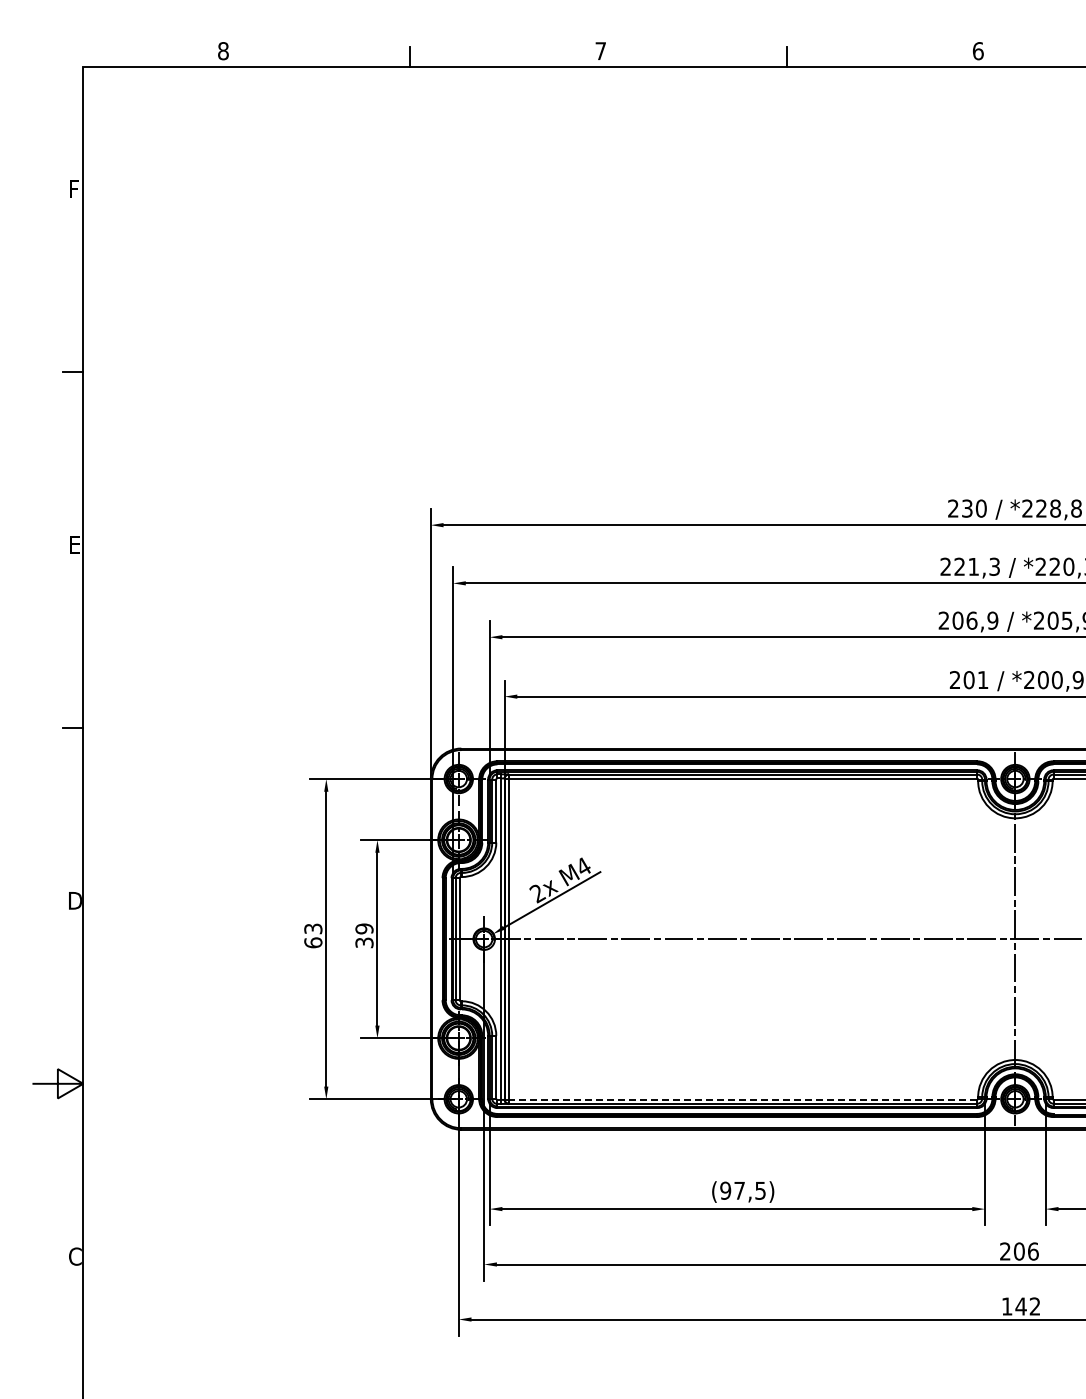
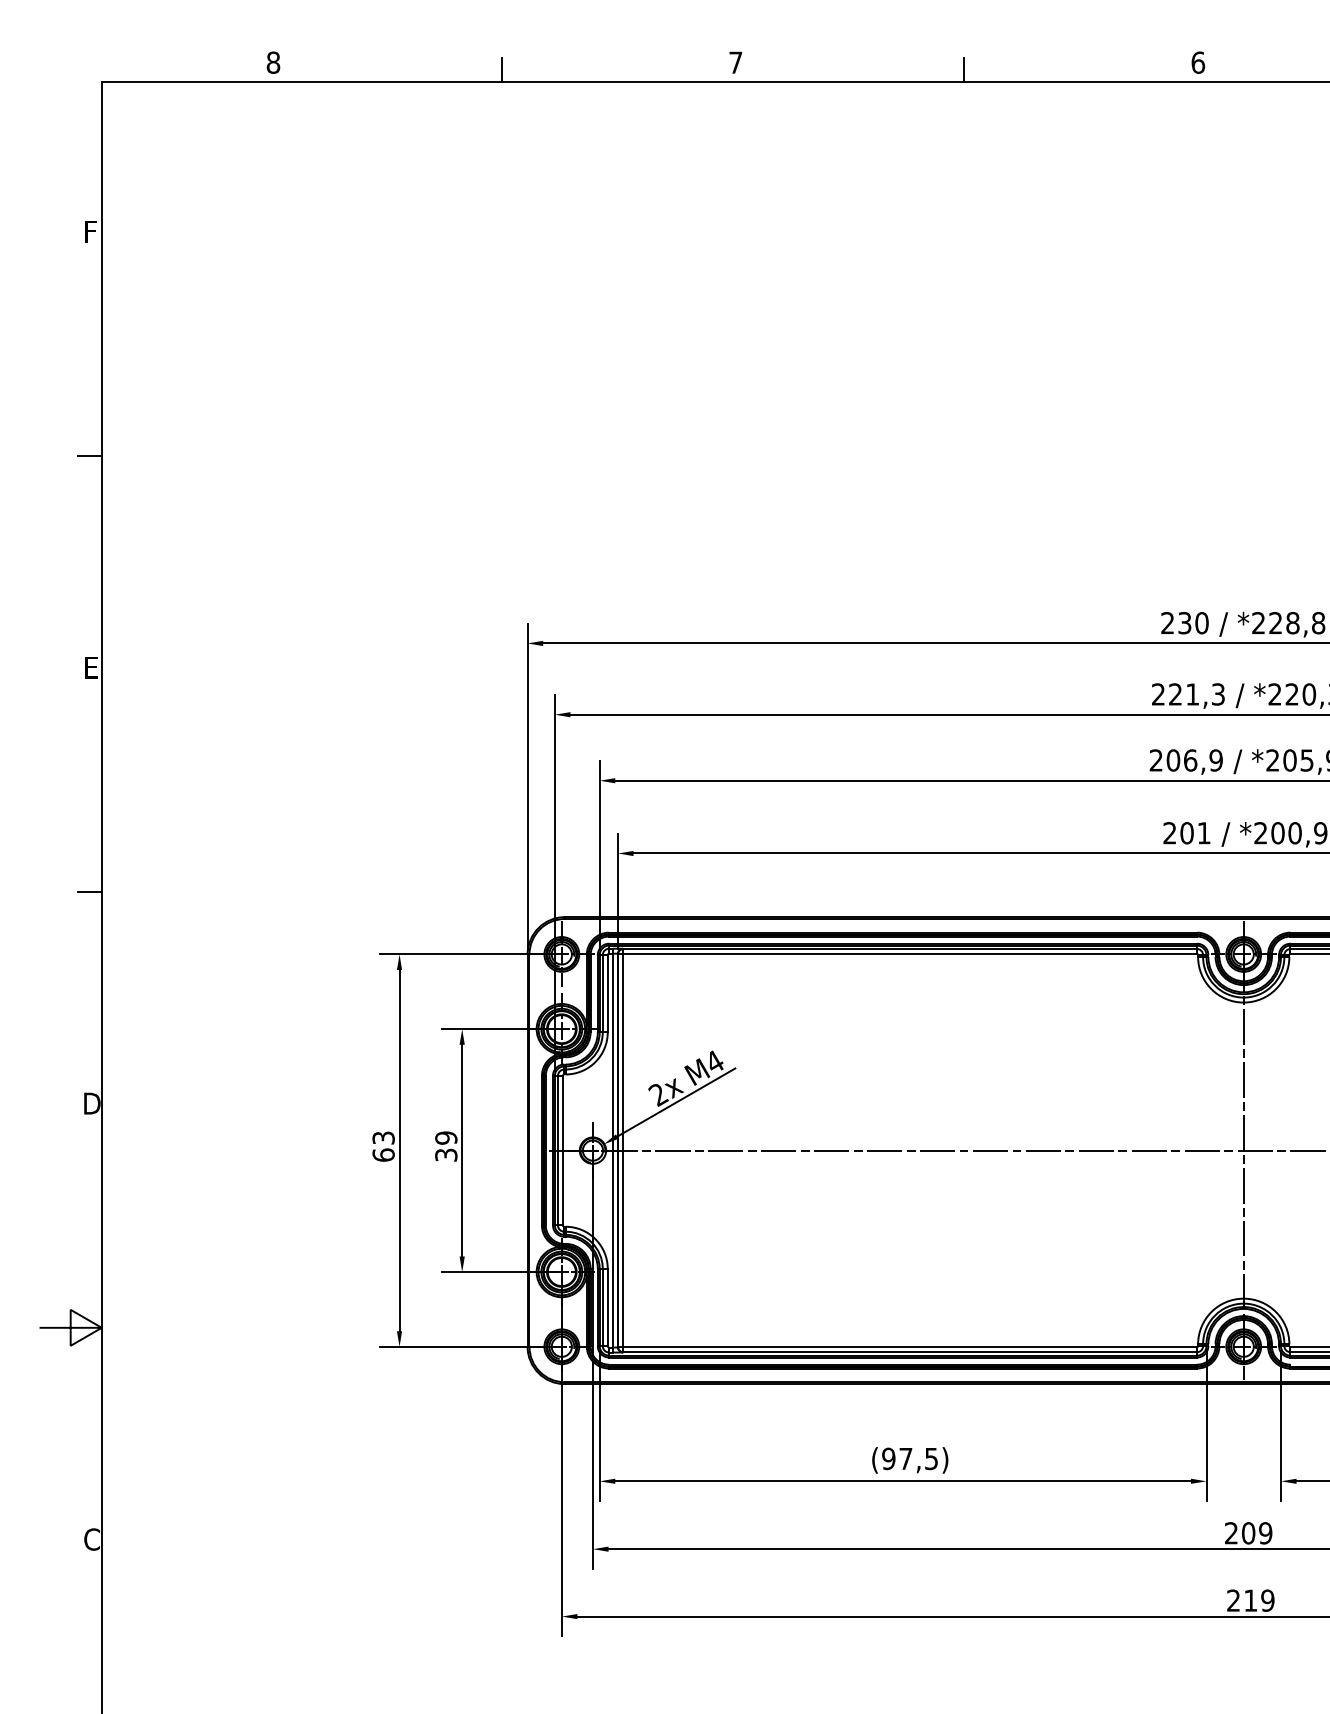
line: (742, 1099) -> (909, 1347), dashed -> solid
text: (1032, 1251) -> (1264, 1533), 206 -> 209
text: (1020, 1306) -> (1249, 1600), 142 -> 219

